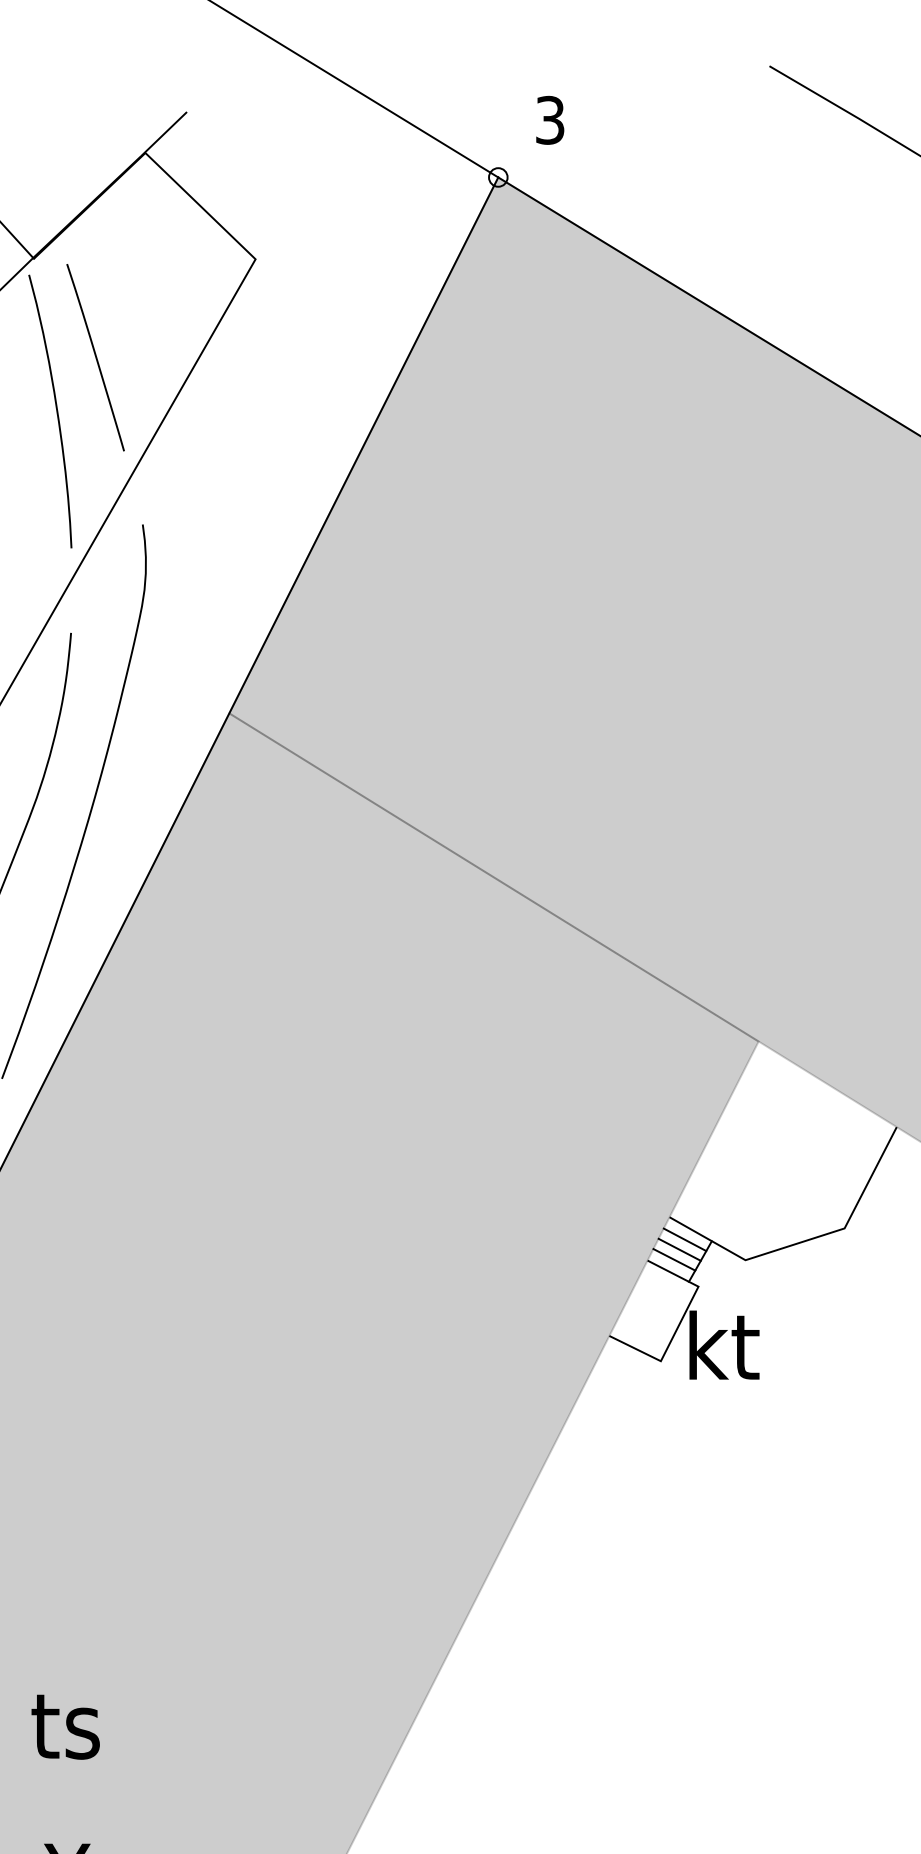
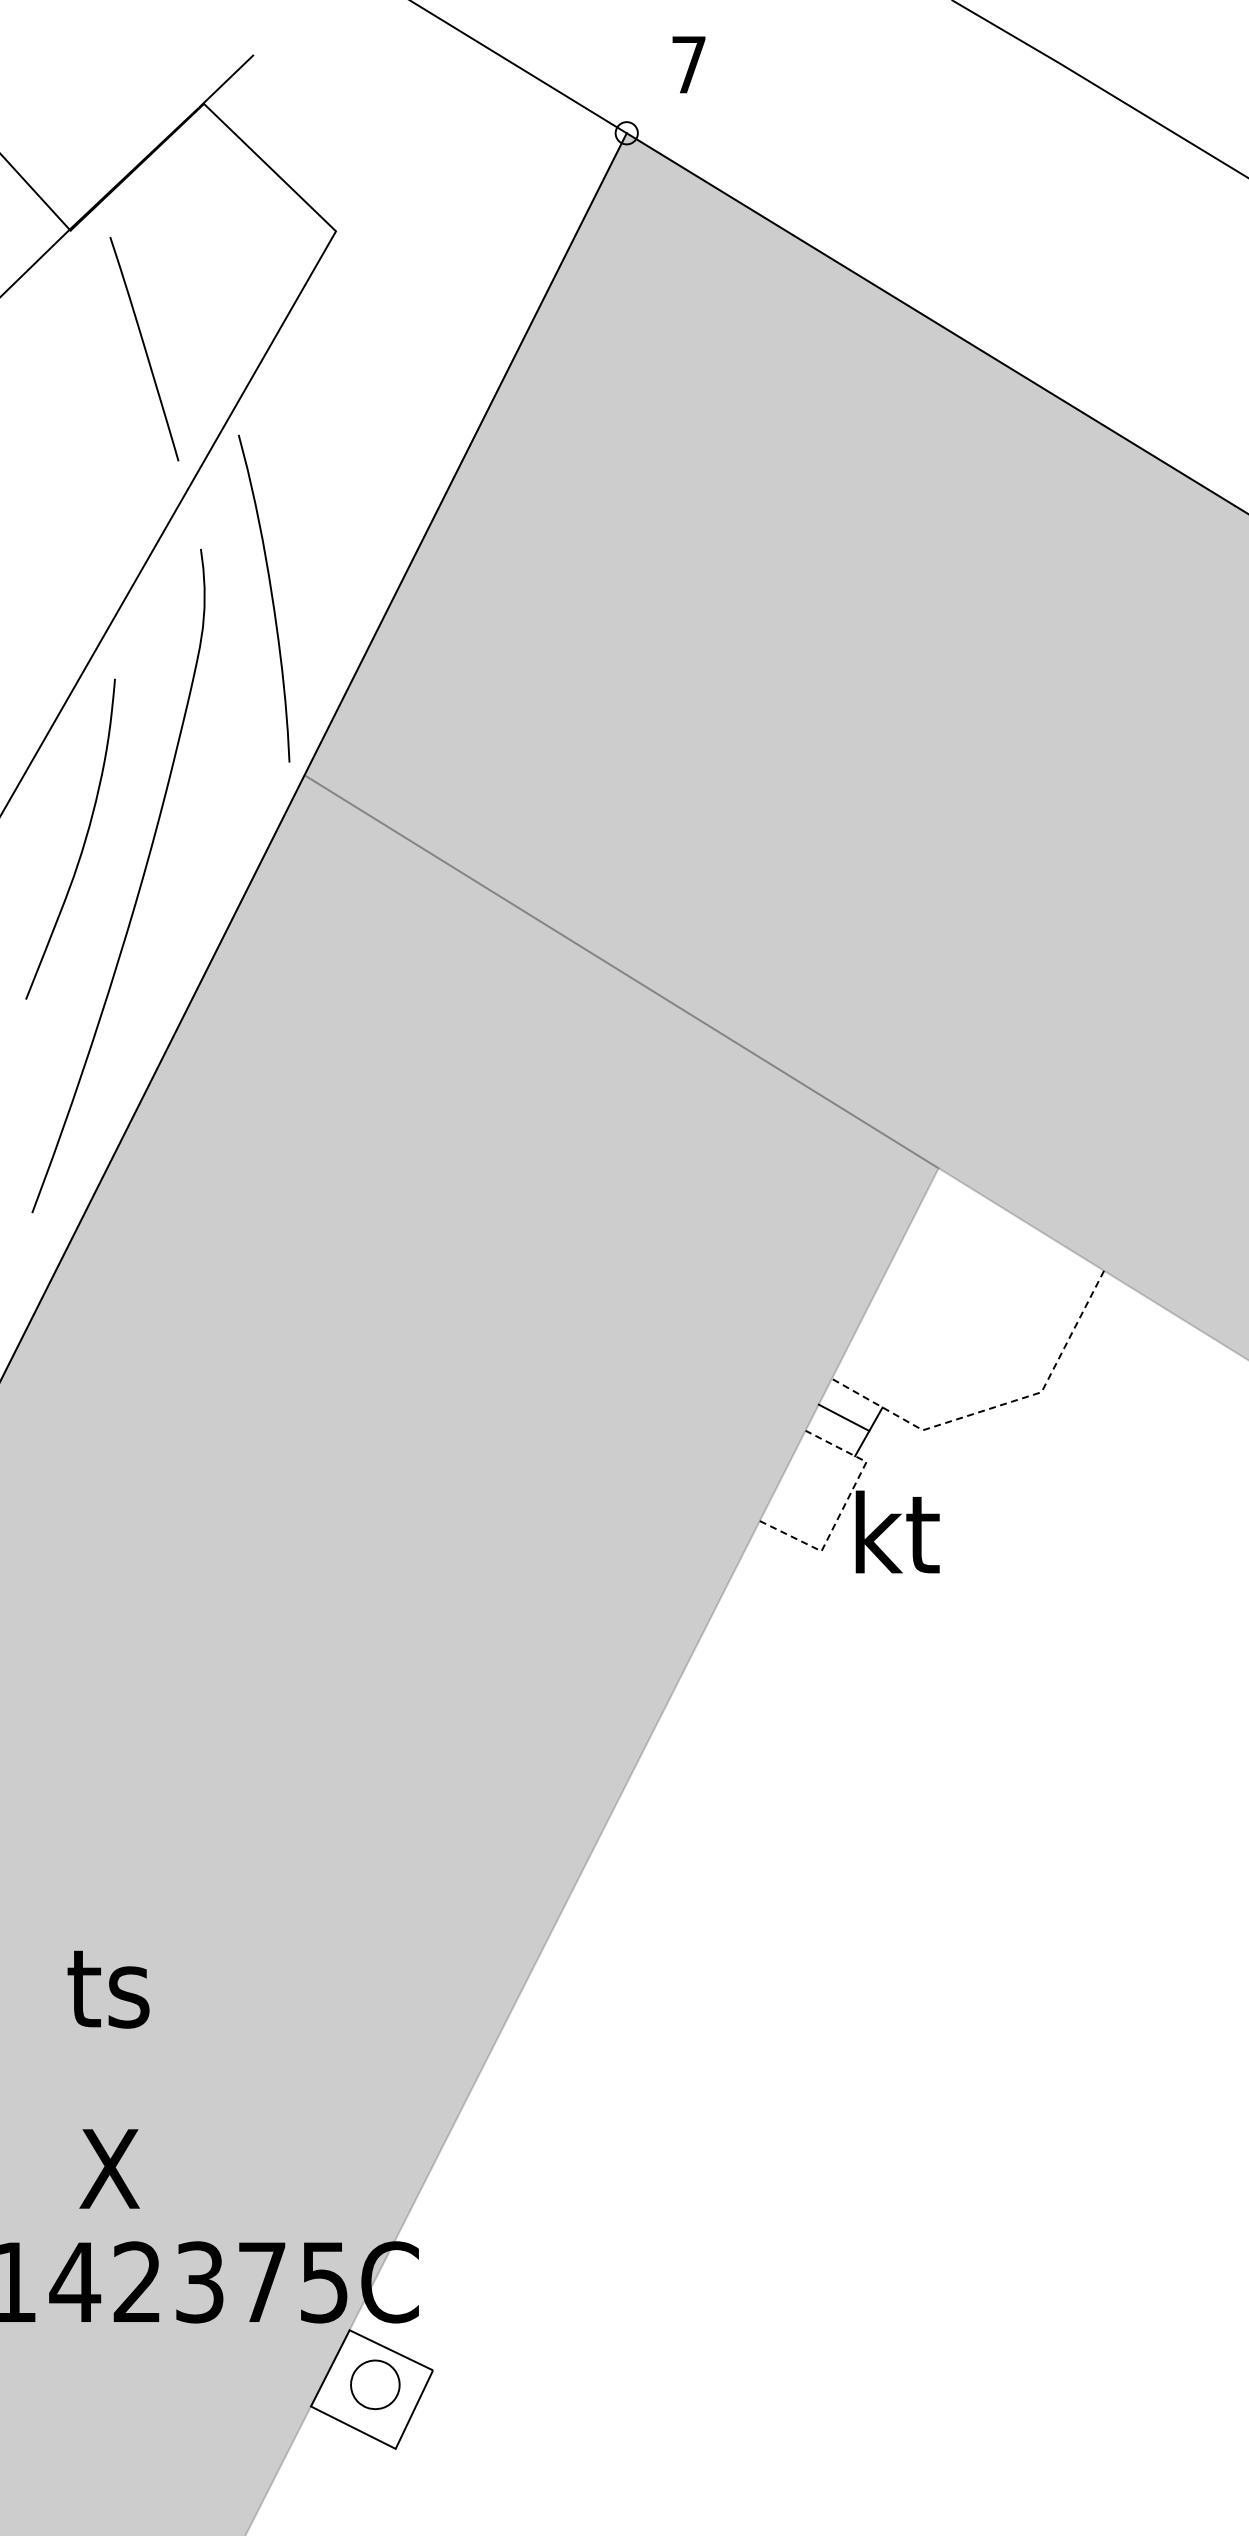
text: (549, 120) -> (688, 64), 3 -> 7
curve: (56, 411) -> (271, 598), moved
line: (685, 1239) -> (850, 1405), removed
line: (806, 1240) -> (996, 1406), solid -> dashed
line: (674, 1259) -> (837, 1429), removed
line: (680, 1323) -> (844, 1506), solid -> dashed

